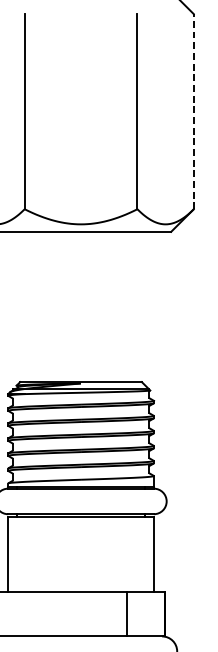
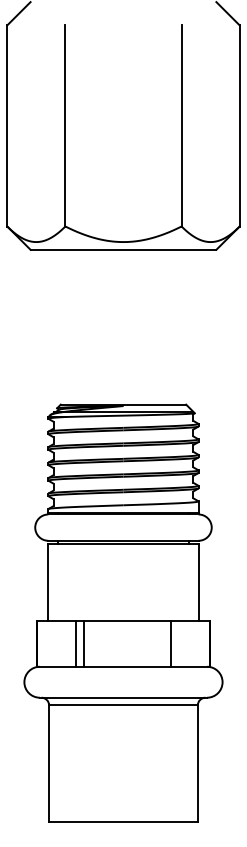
line: (193, 111) -> (239, 125), dashed -> solid
line: (34, 613) -> (75, 643), added
line: (43, 613) -> (84, 643), added

